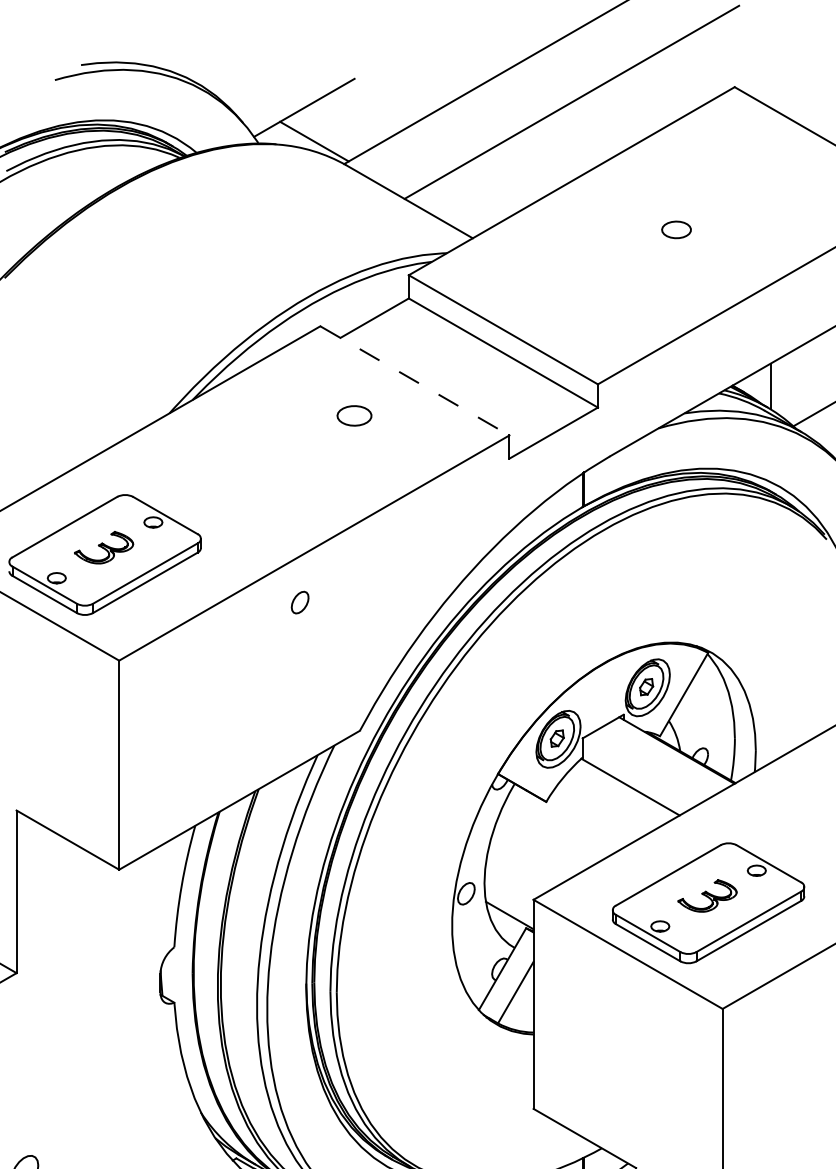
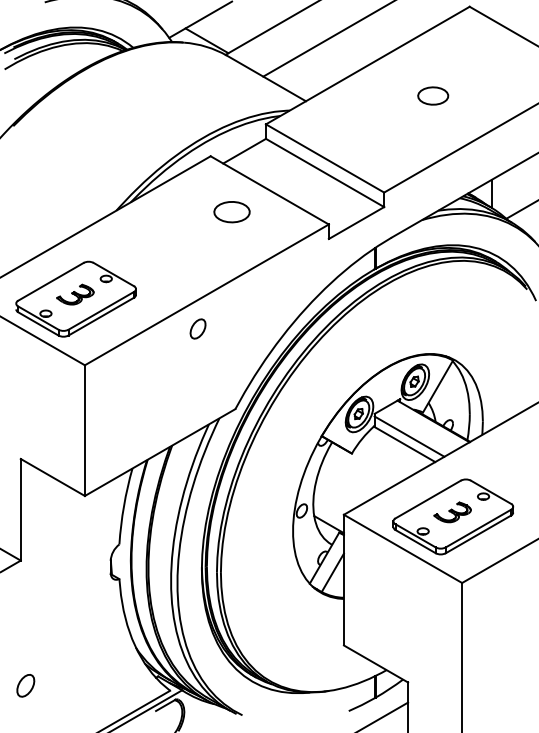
part: (676, 229) -> (433, 95), size x1.67
line: (416, 381) -> (270, 190), dashed -> solid
part: (353, 416) -> (231, 212), size x1.67
part: (299, 601) -> (197, 328), size x1.43
line: (638, 774) -> (409, 436), added

